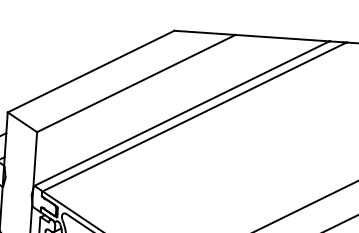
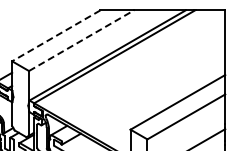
line: (91, 70) -> (56, 35), solid -> dashed
line: (136, 83) -> (81, 40), solid -> dashed

